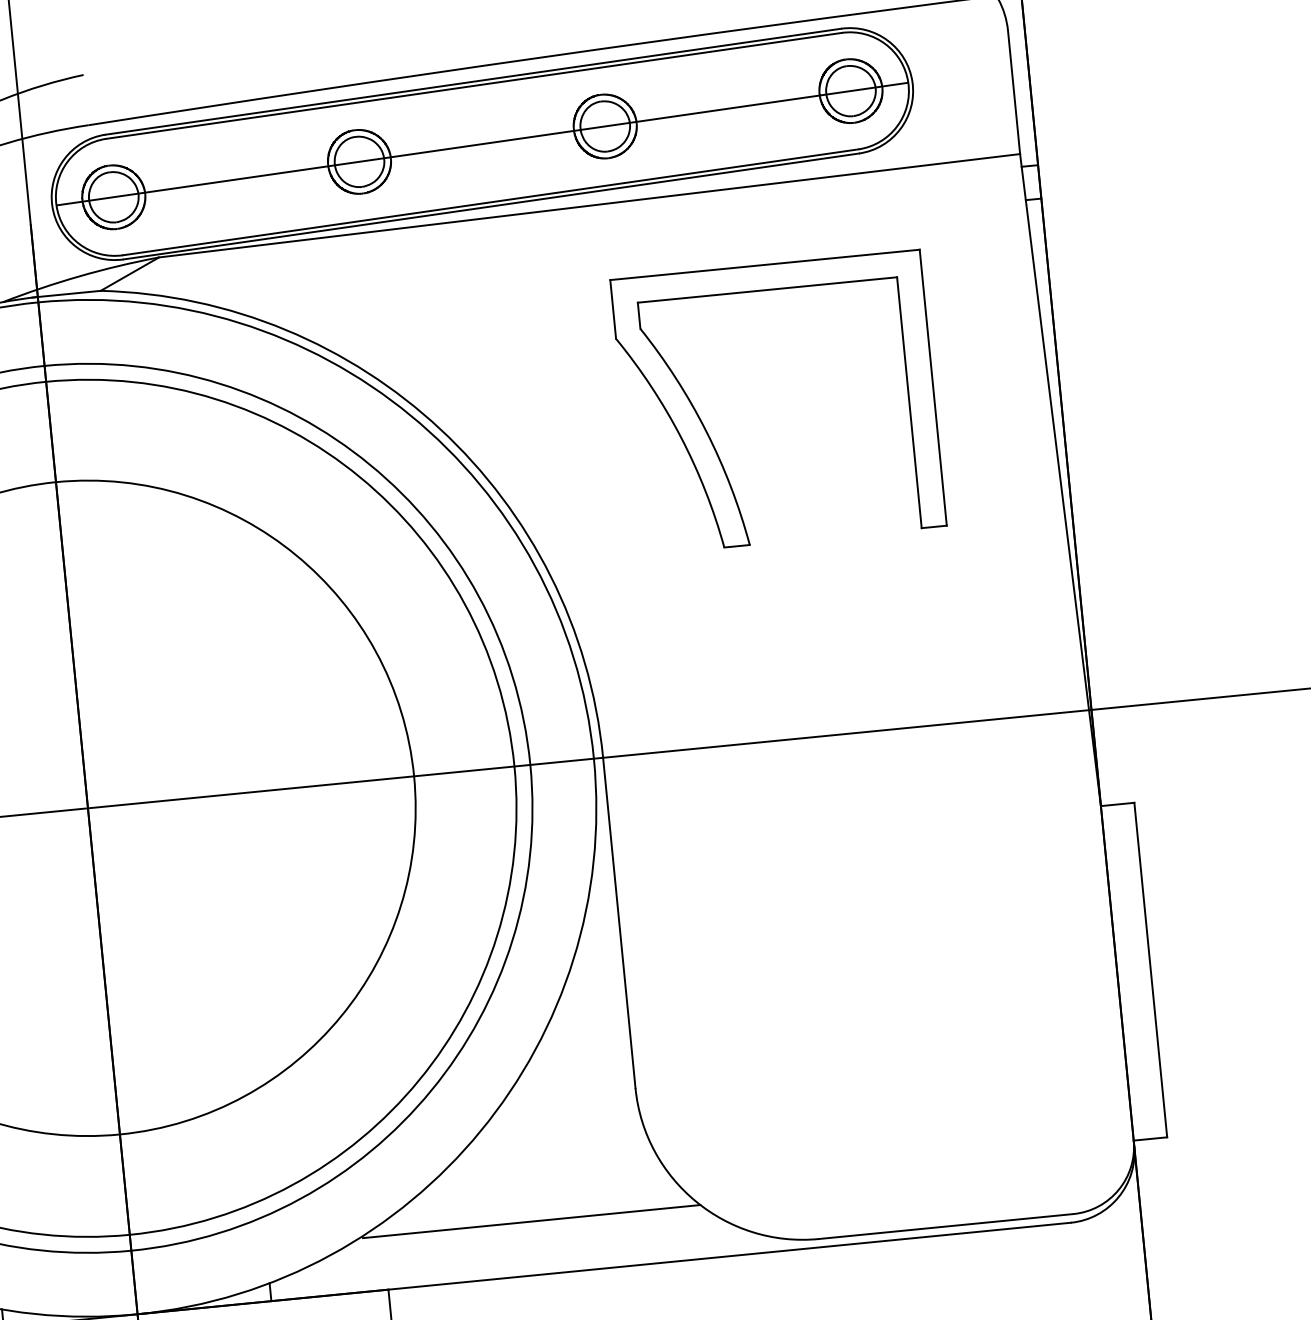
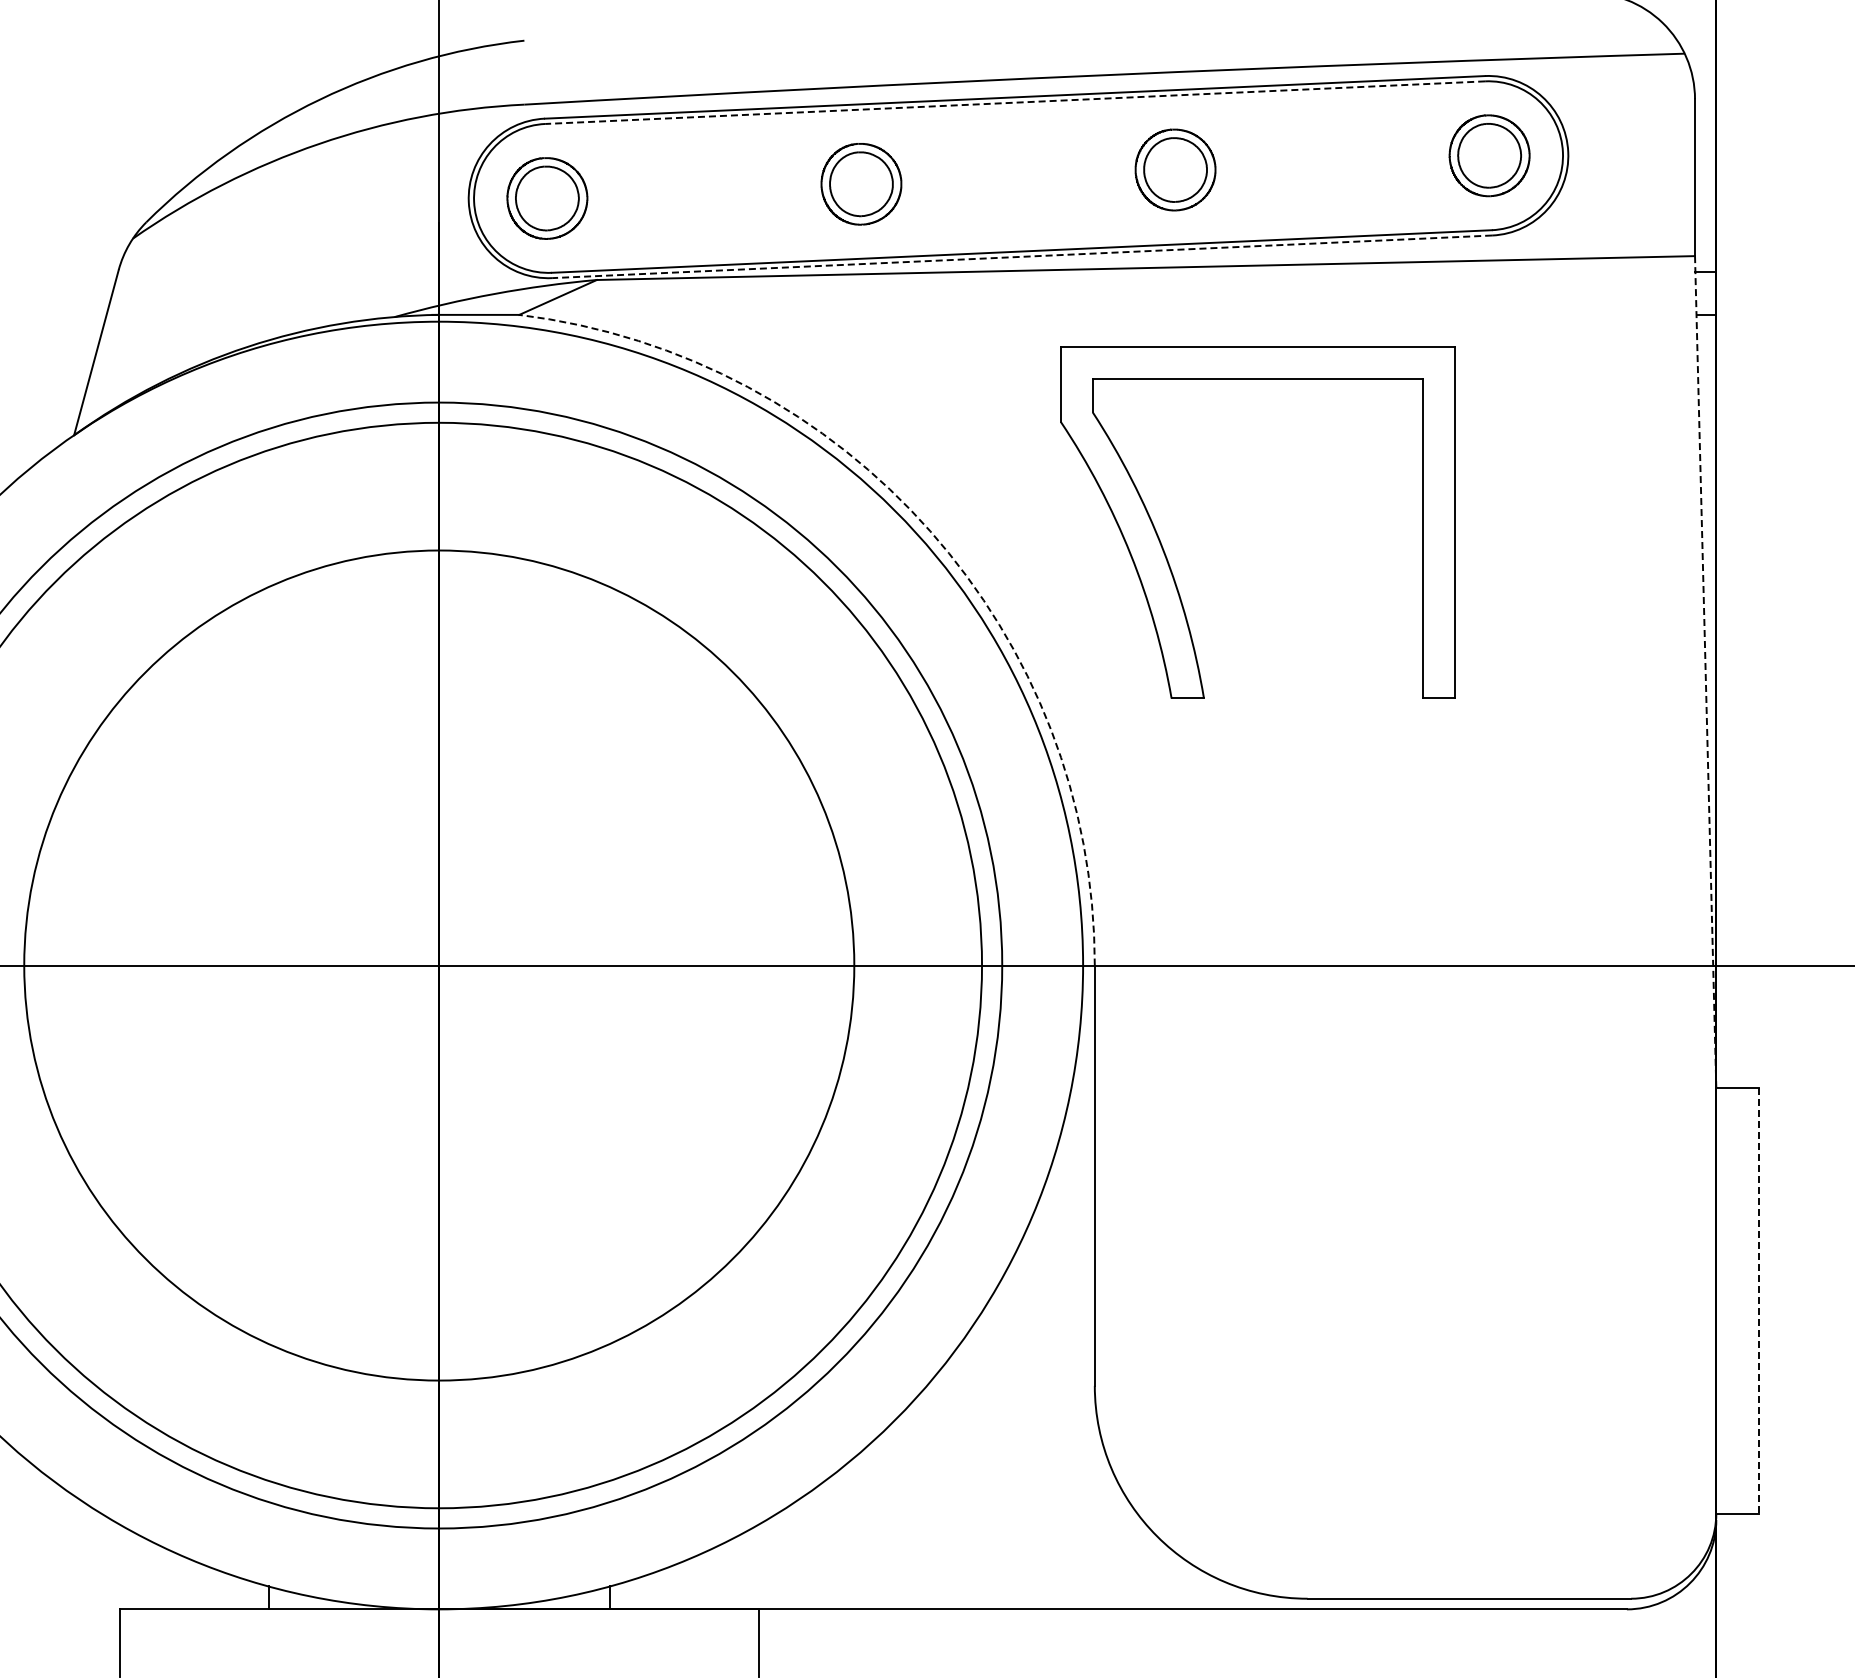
line: (473, 85) -> (1014, 102), solid -> dashed
line: (482, 143) -> (1018, 176), removed
line: (490, 206) -> (1021, 256), solid -> dashed
arc: (440, 429) -> (930, 531), solid -> dashed
part: (710, 437) -> (1167, 557), moved
line: (1060, 480) -> (1705, 672), solid -> dashed
line: (1150, 969) -> (1758, 1300), solid -> dashed
line: (531, 1221) -> (947, 1541), removed

